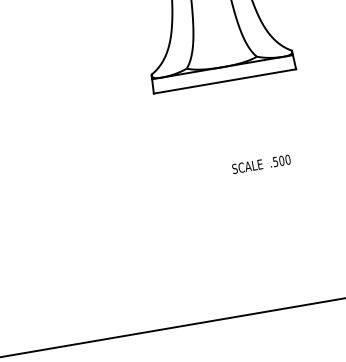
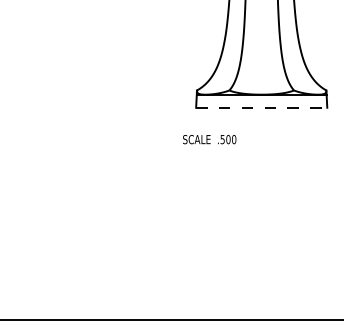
line: (224, 81) -> (261, 107), solid -> dashed
text: (261, 164) -> (209, 139), moved

